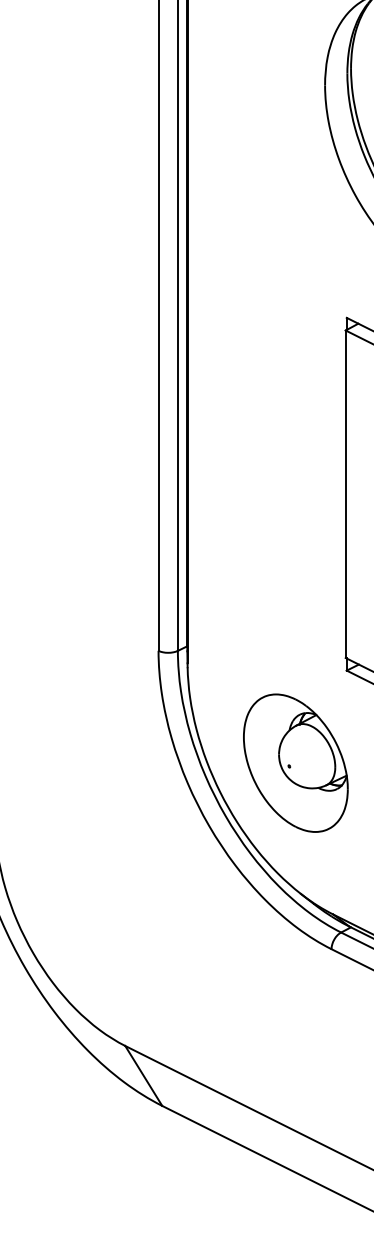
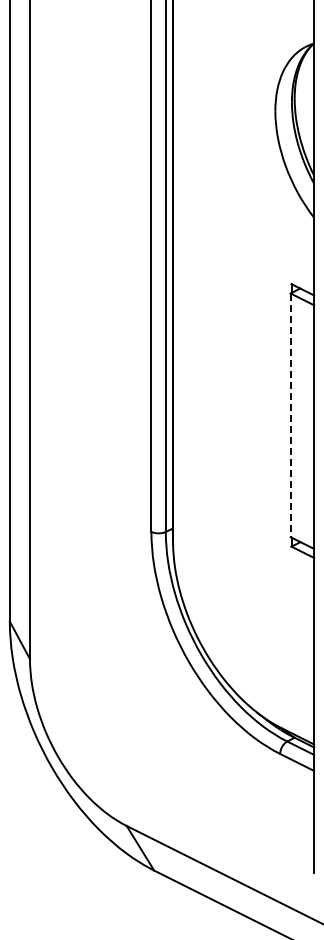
line: (345, 494) -> (290, 415), solid -> dashed
part: (295, 763) -> (253, 615), removed

